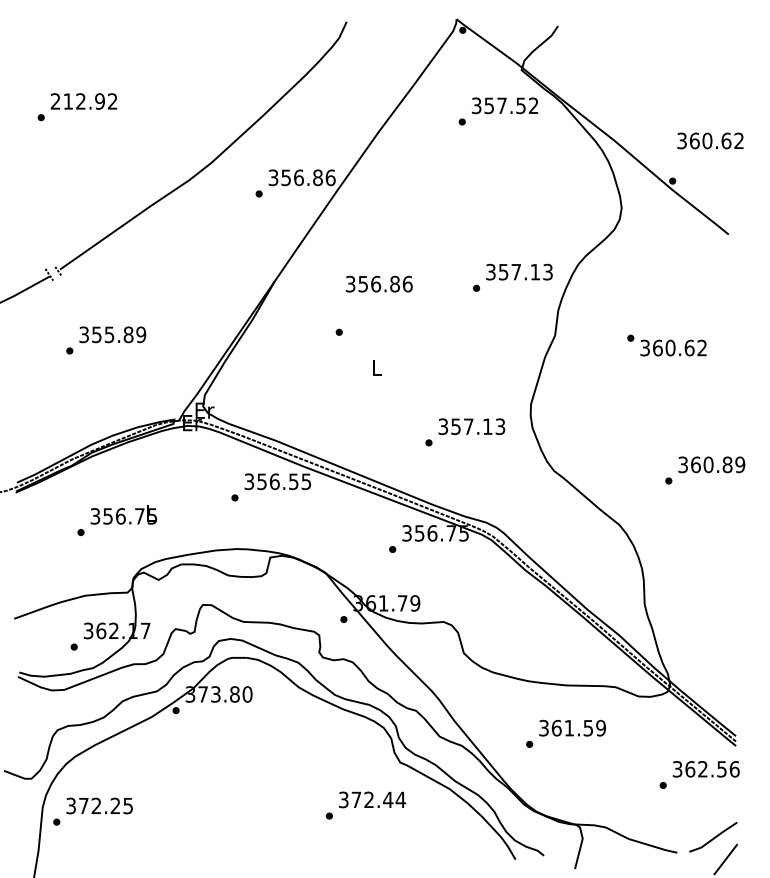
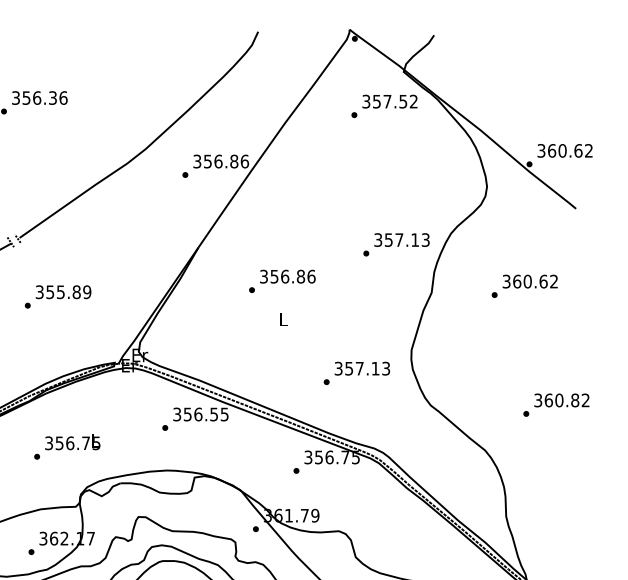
text: (83, 101) -> (39, 98), 212.92 -> 356.36
text: (710, 140) -> (565, 150), moved
text: (378, 283) -> (287, 276), moved
text: (673, 347) -> (530, 281), moved
text: (740, 464) -> (585, 400), 360.89 -> 360.82

